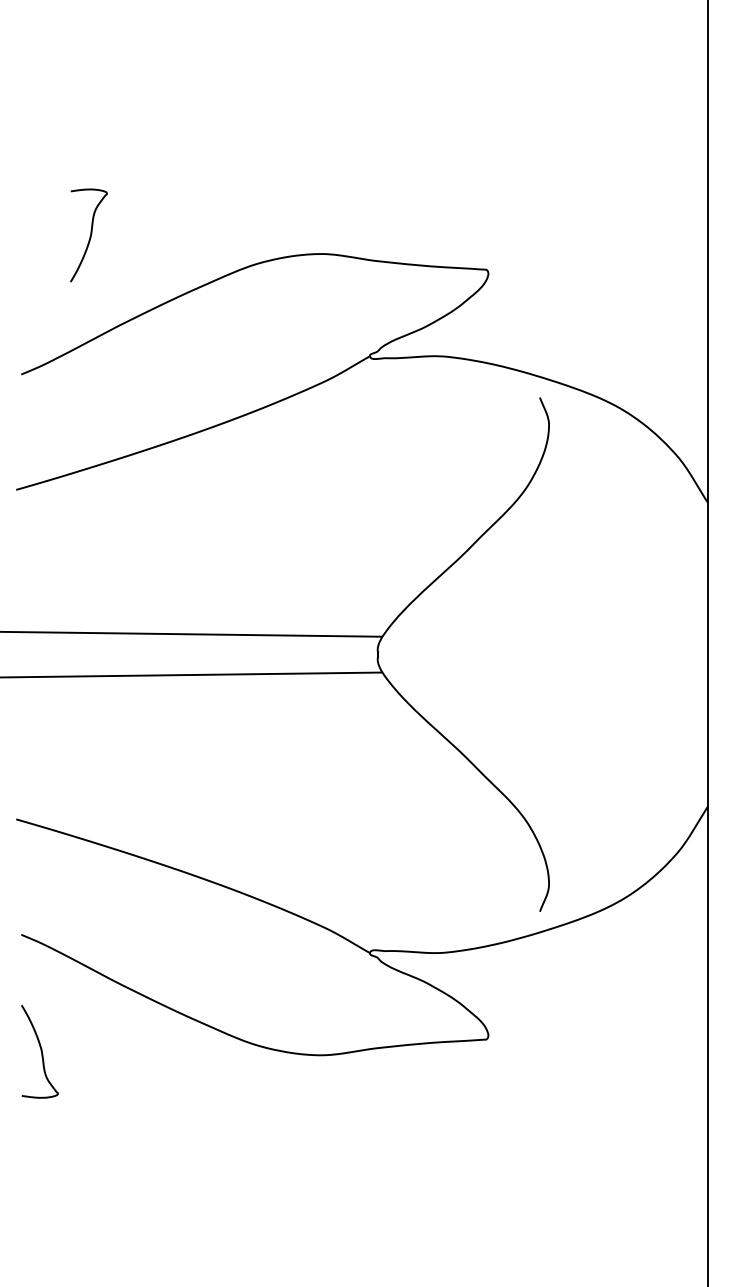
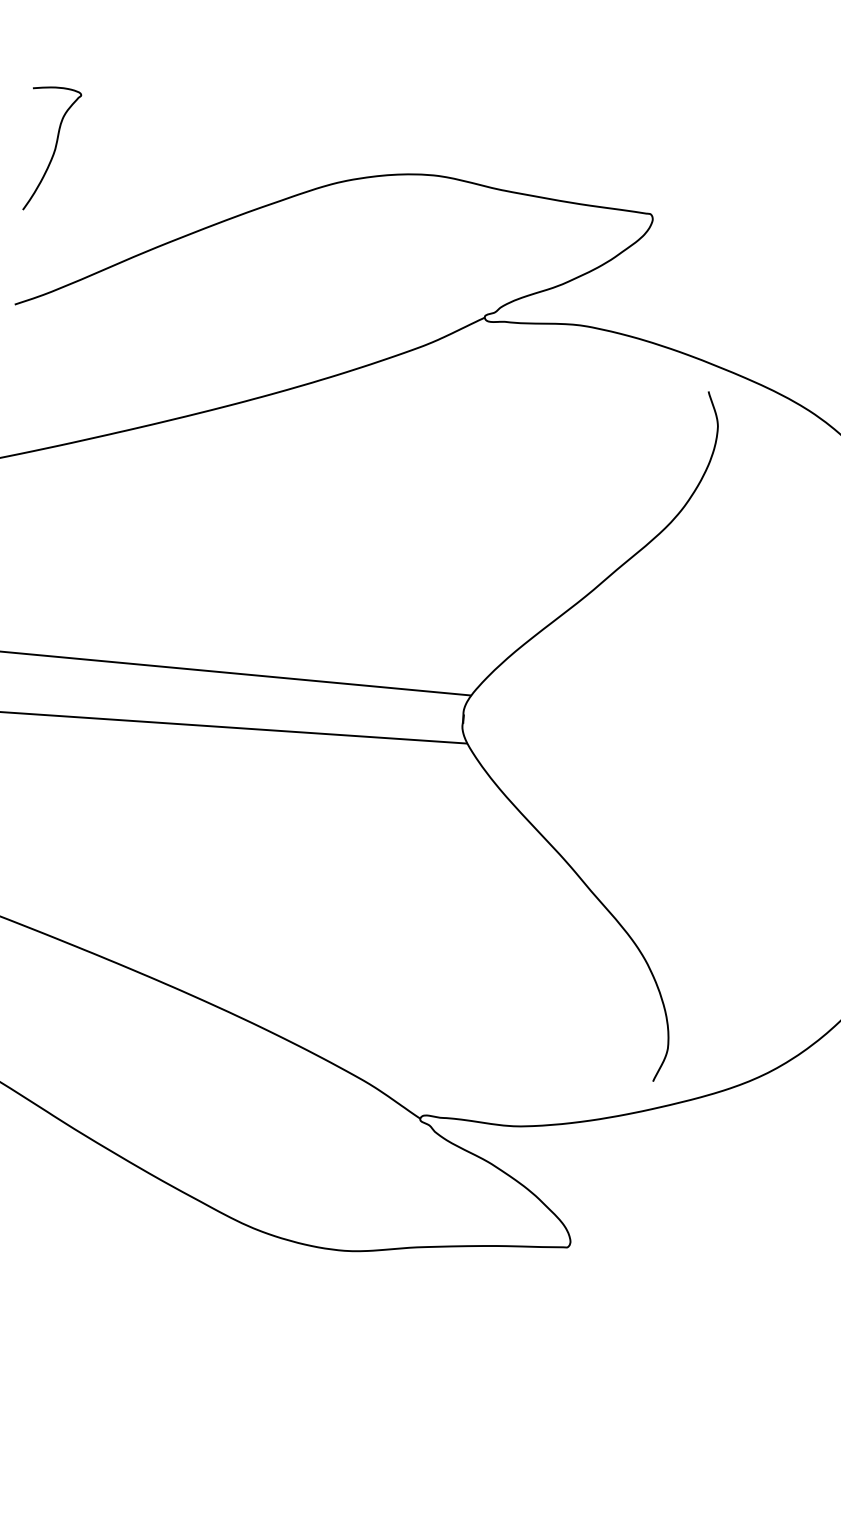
curve: (89, 236) -> (53, 150), moved

